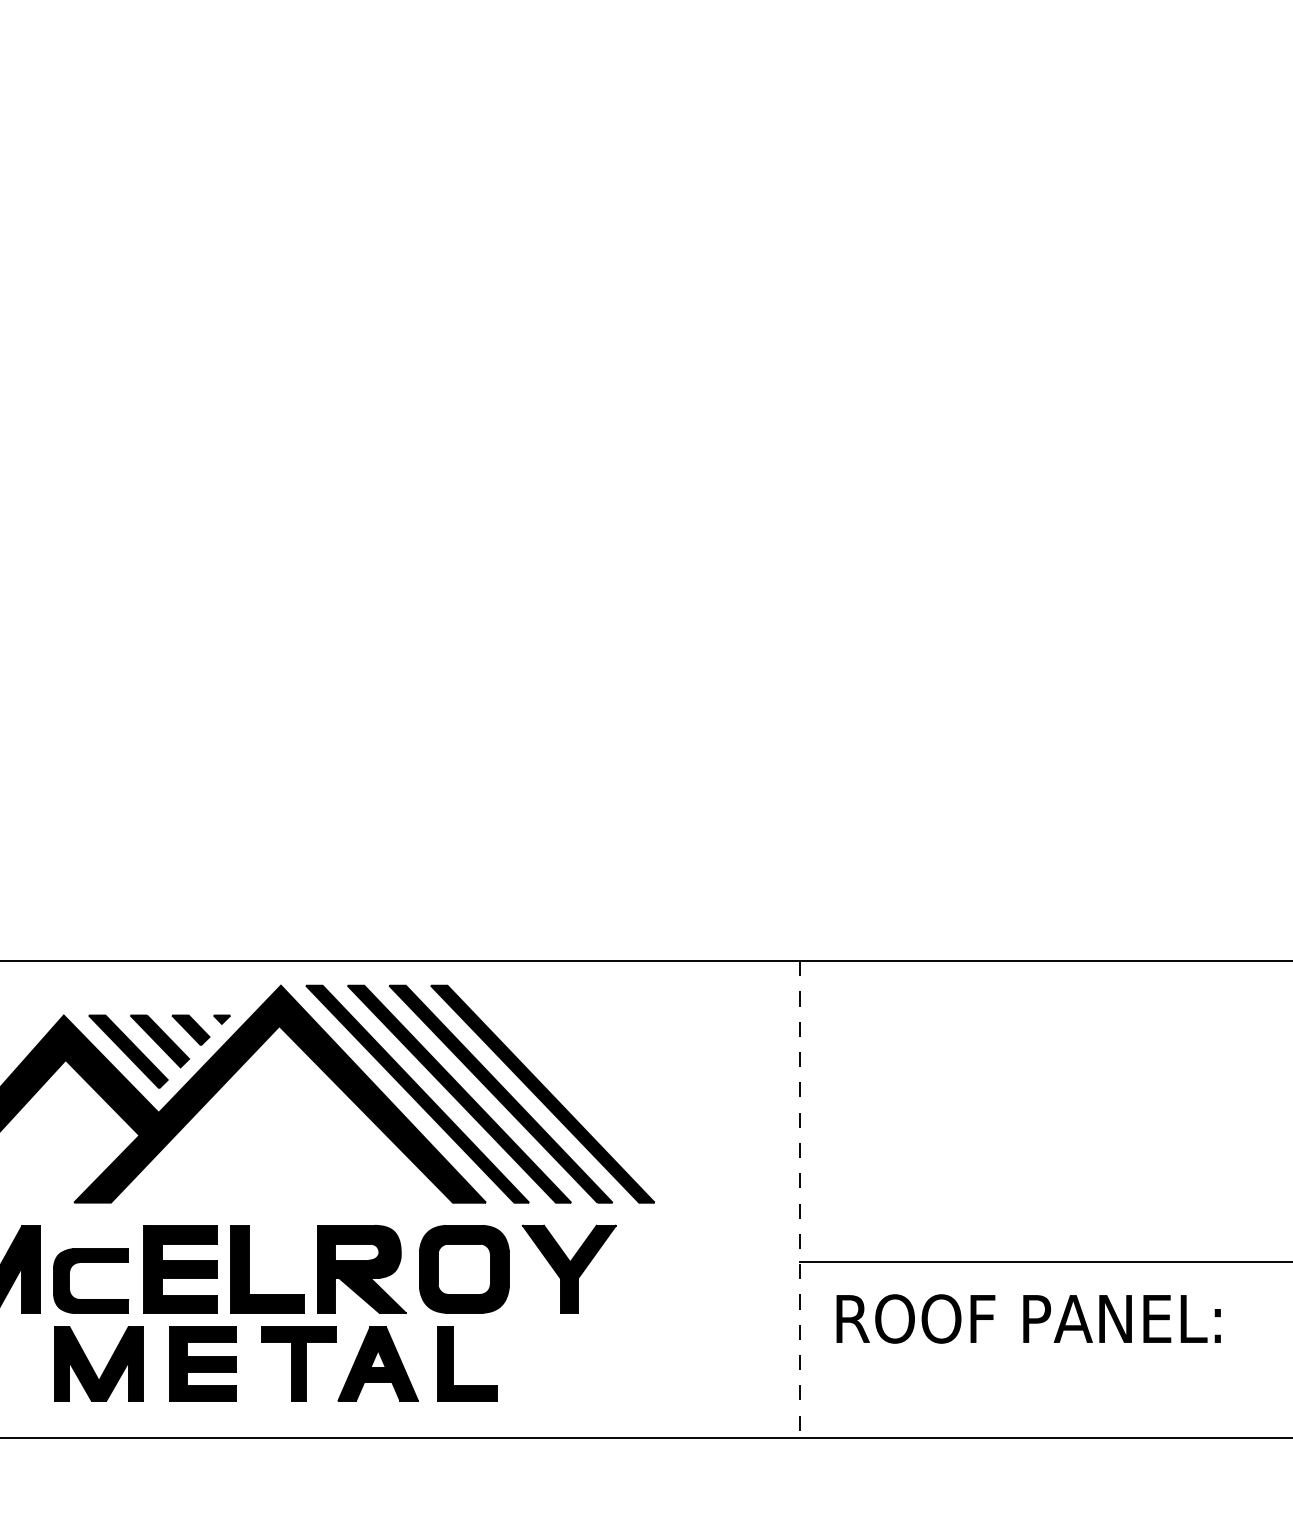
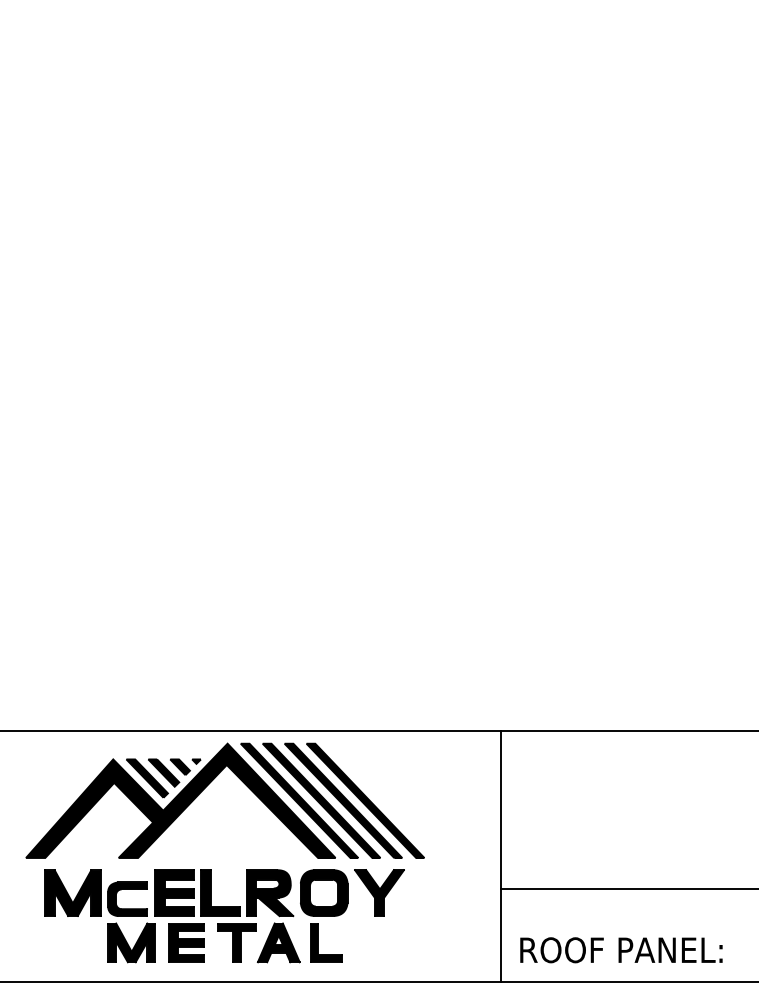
line: (800, 1199) -> (501, 856), dashed -> solid
text: (1028, 1319) -> (621, 950), moved

